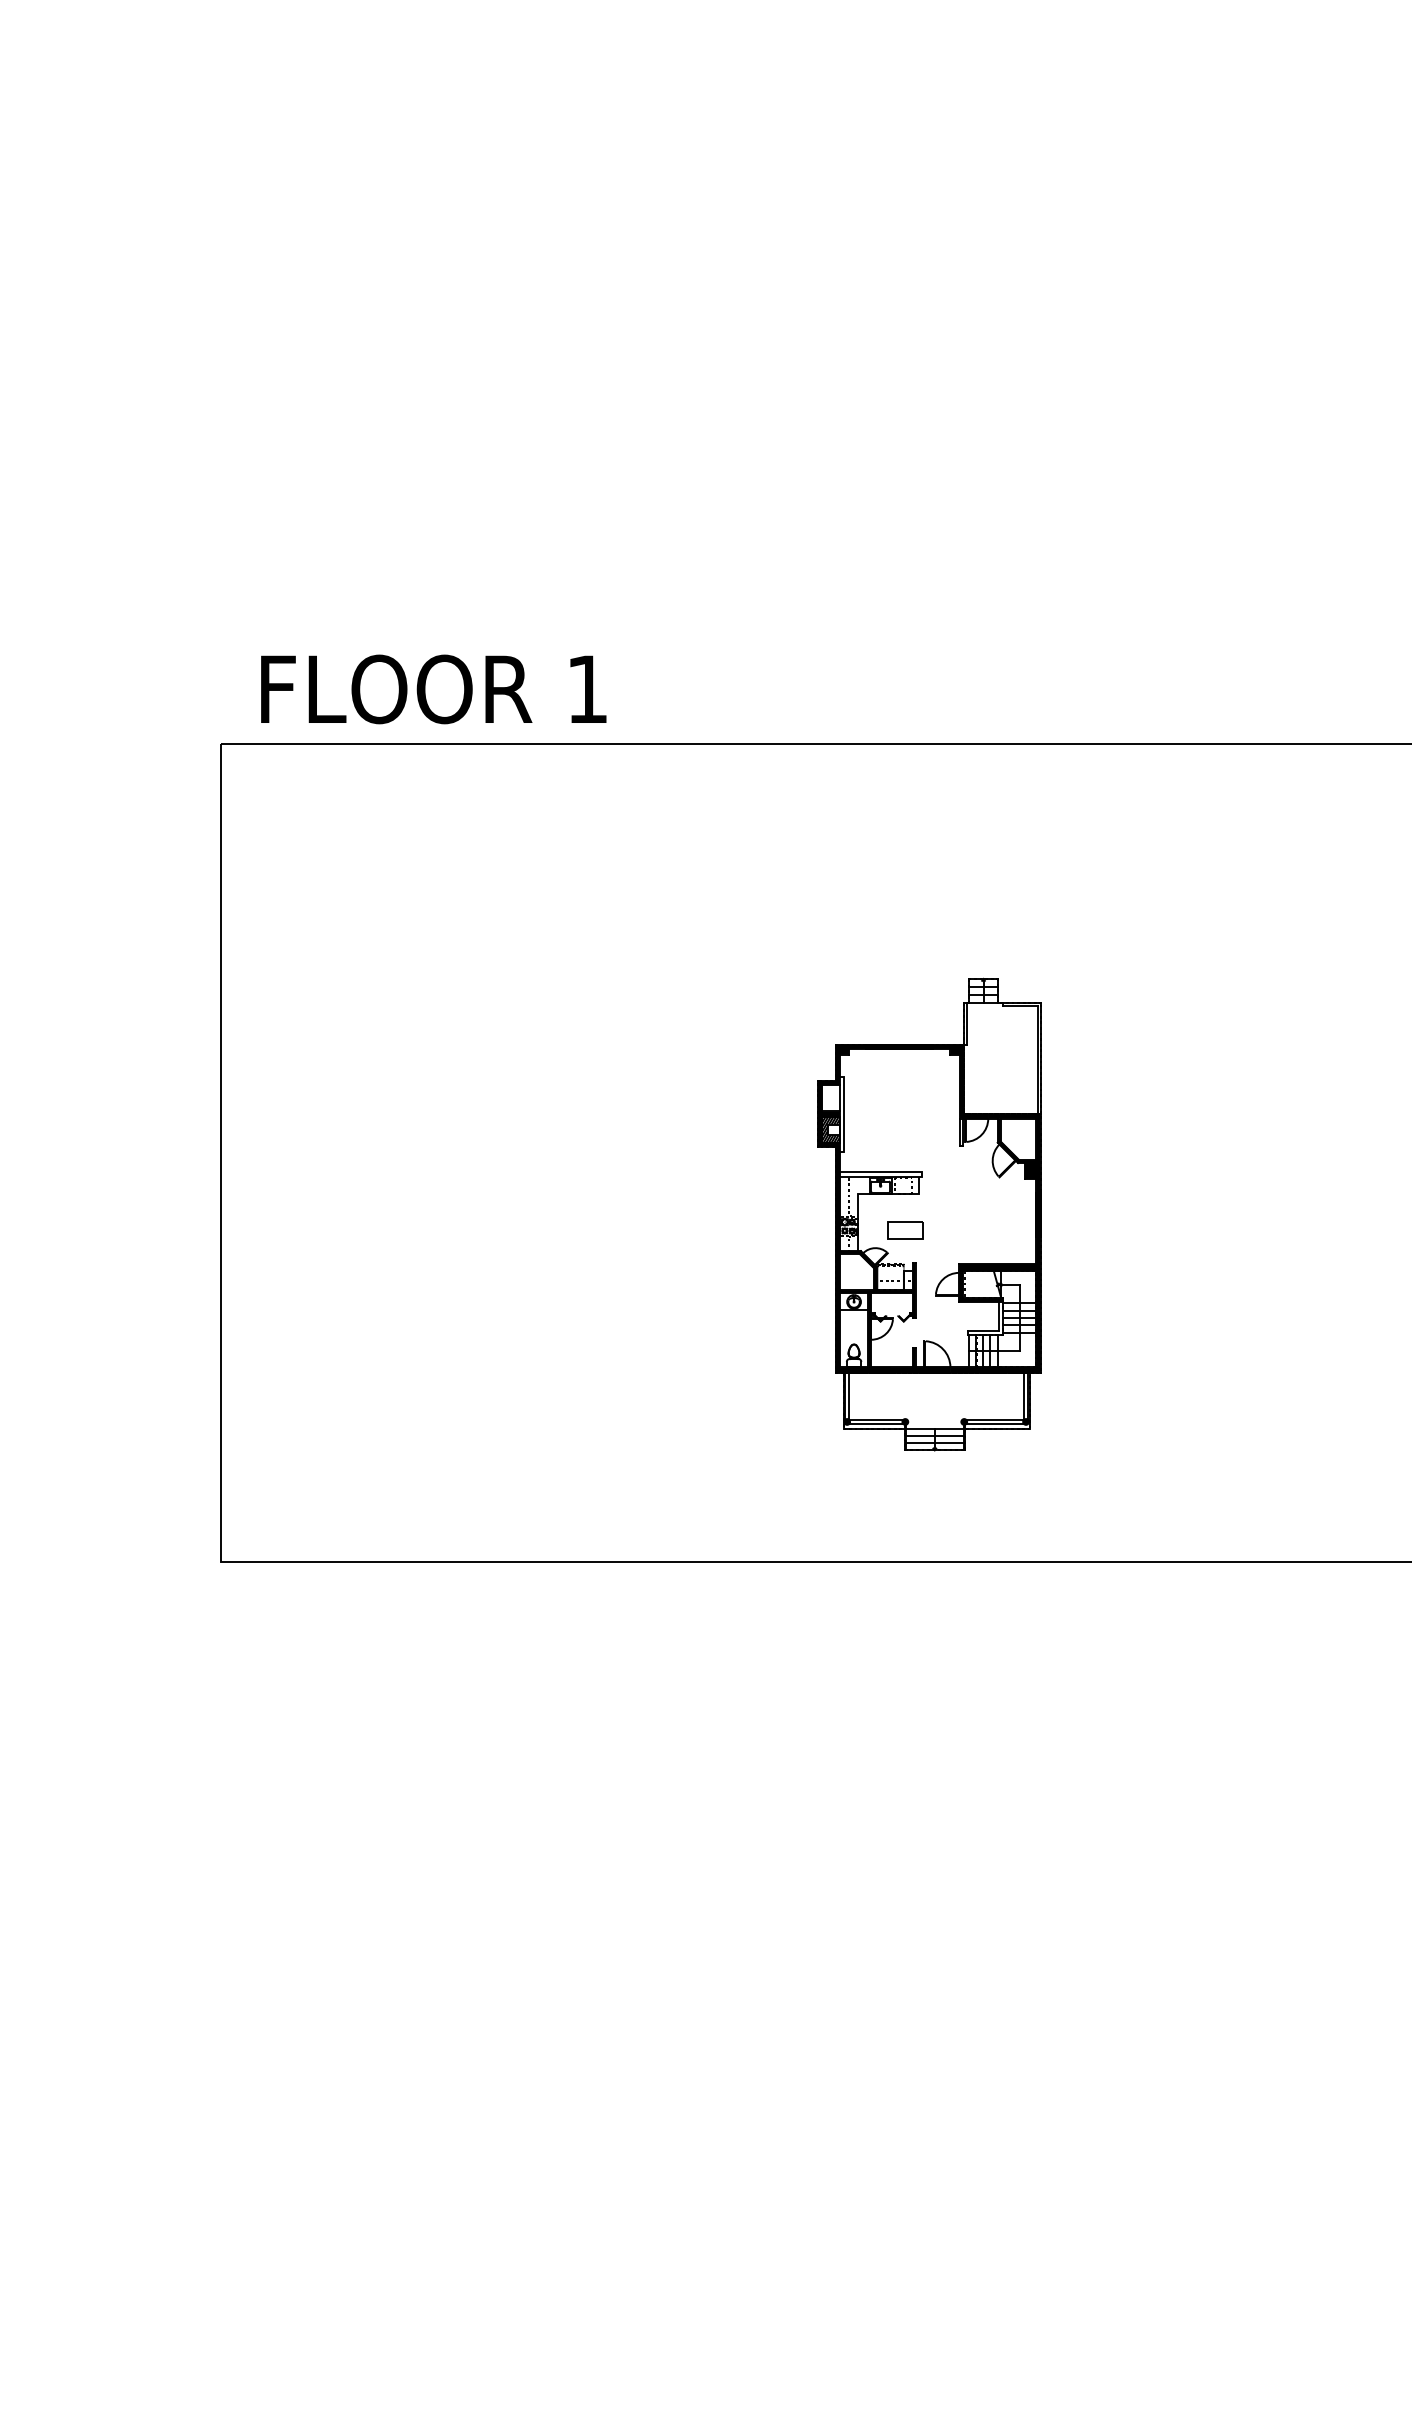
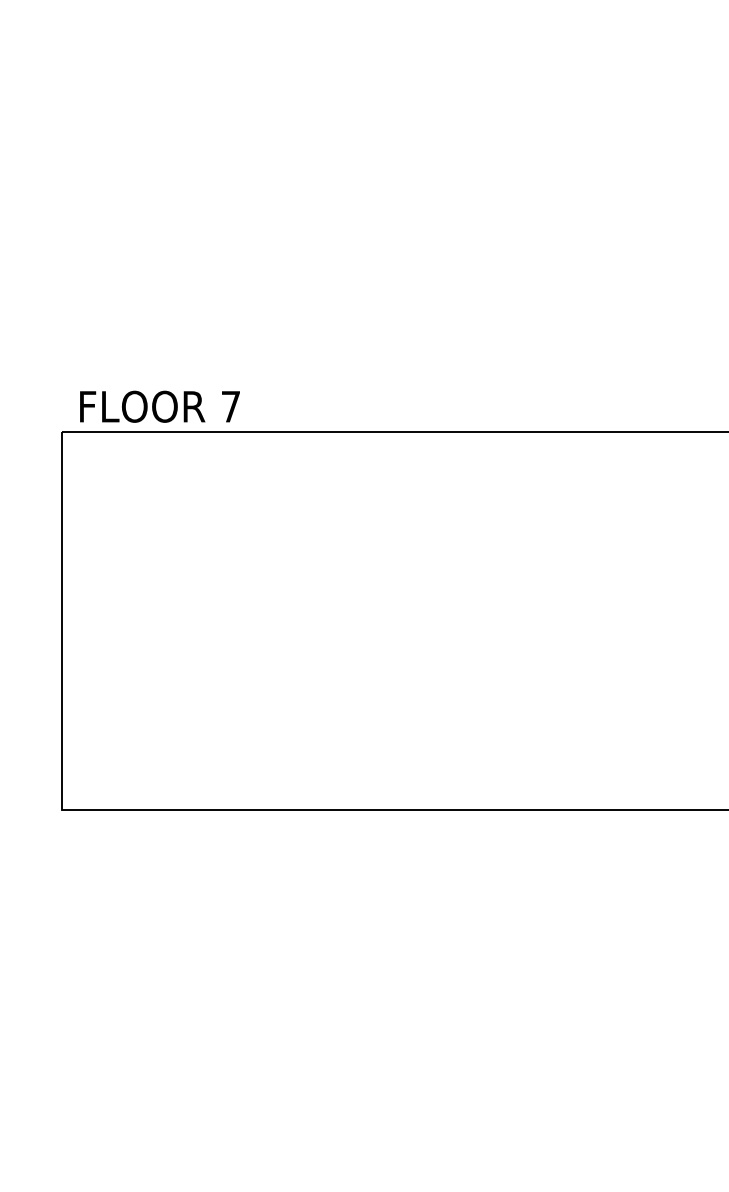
text: (586, 688) -> (230, 406), 1 -> 7
part: (930, 1214) -> (389, 649), removed

